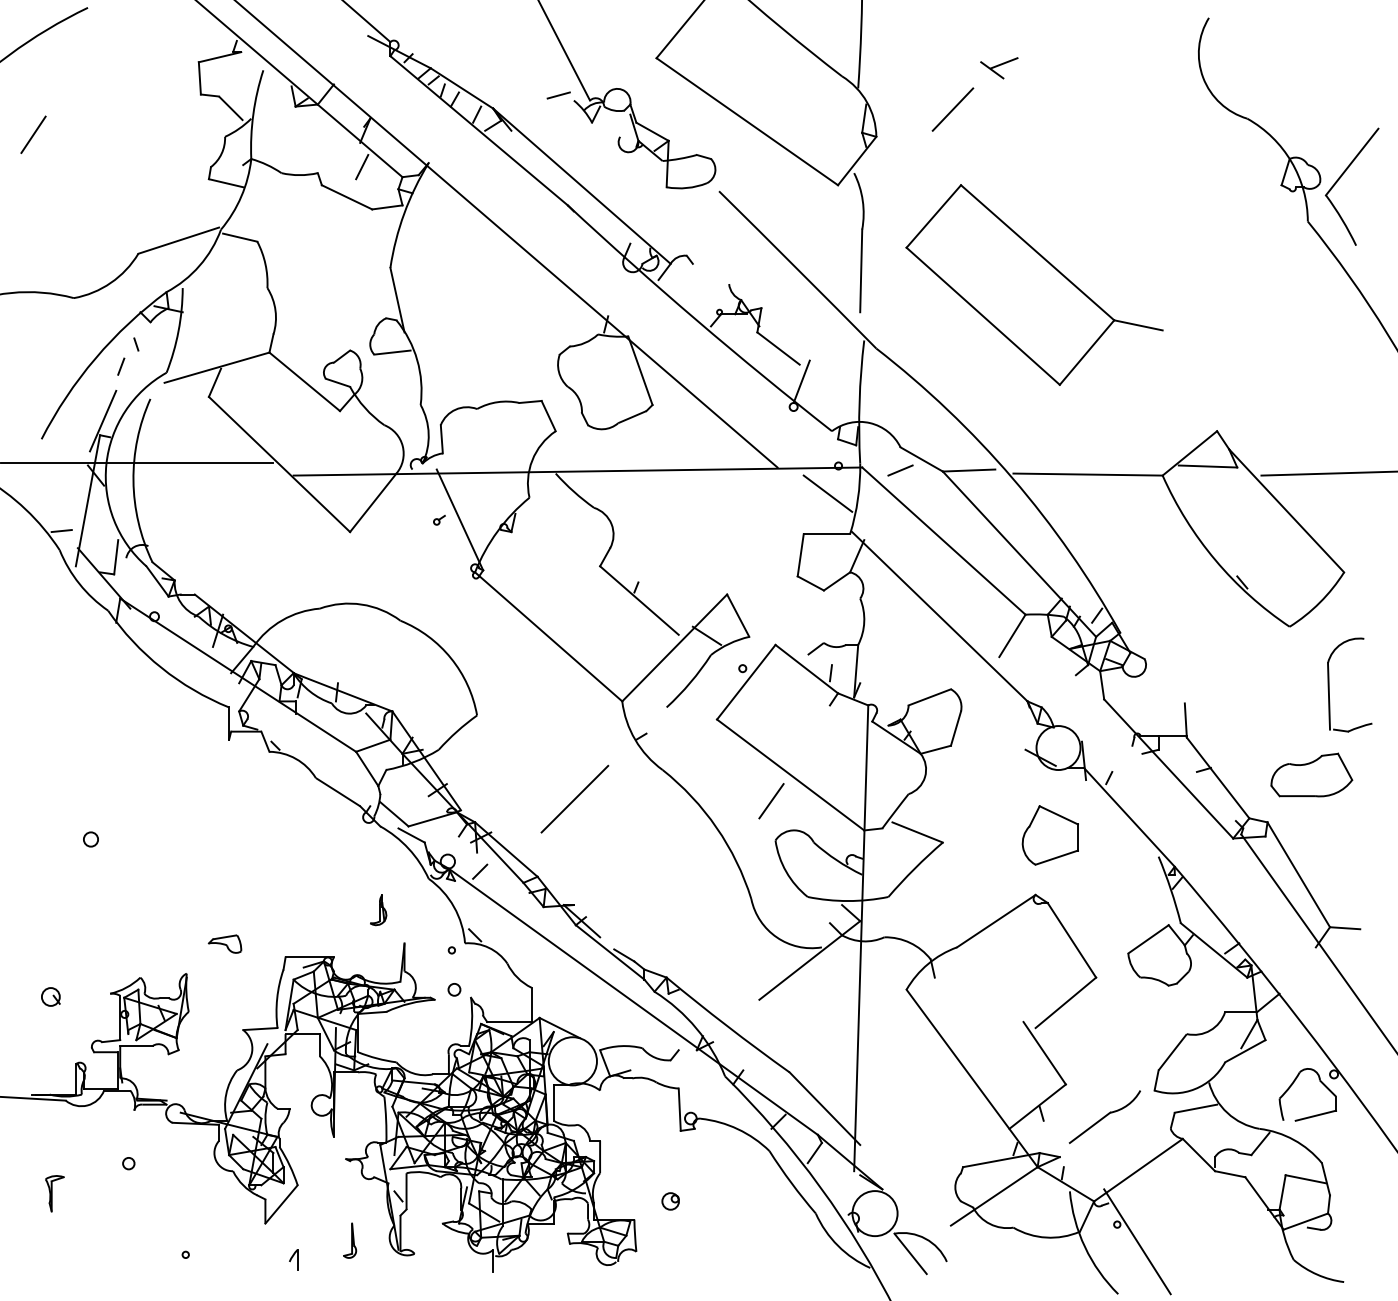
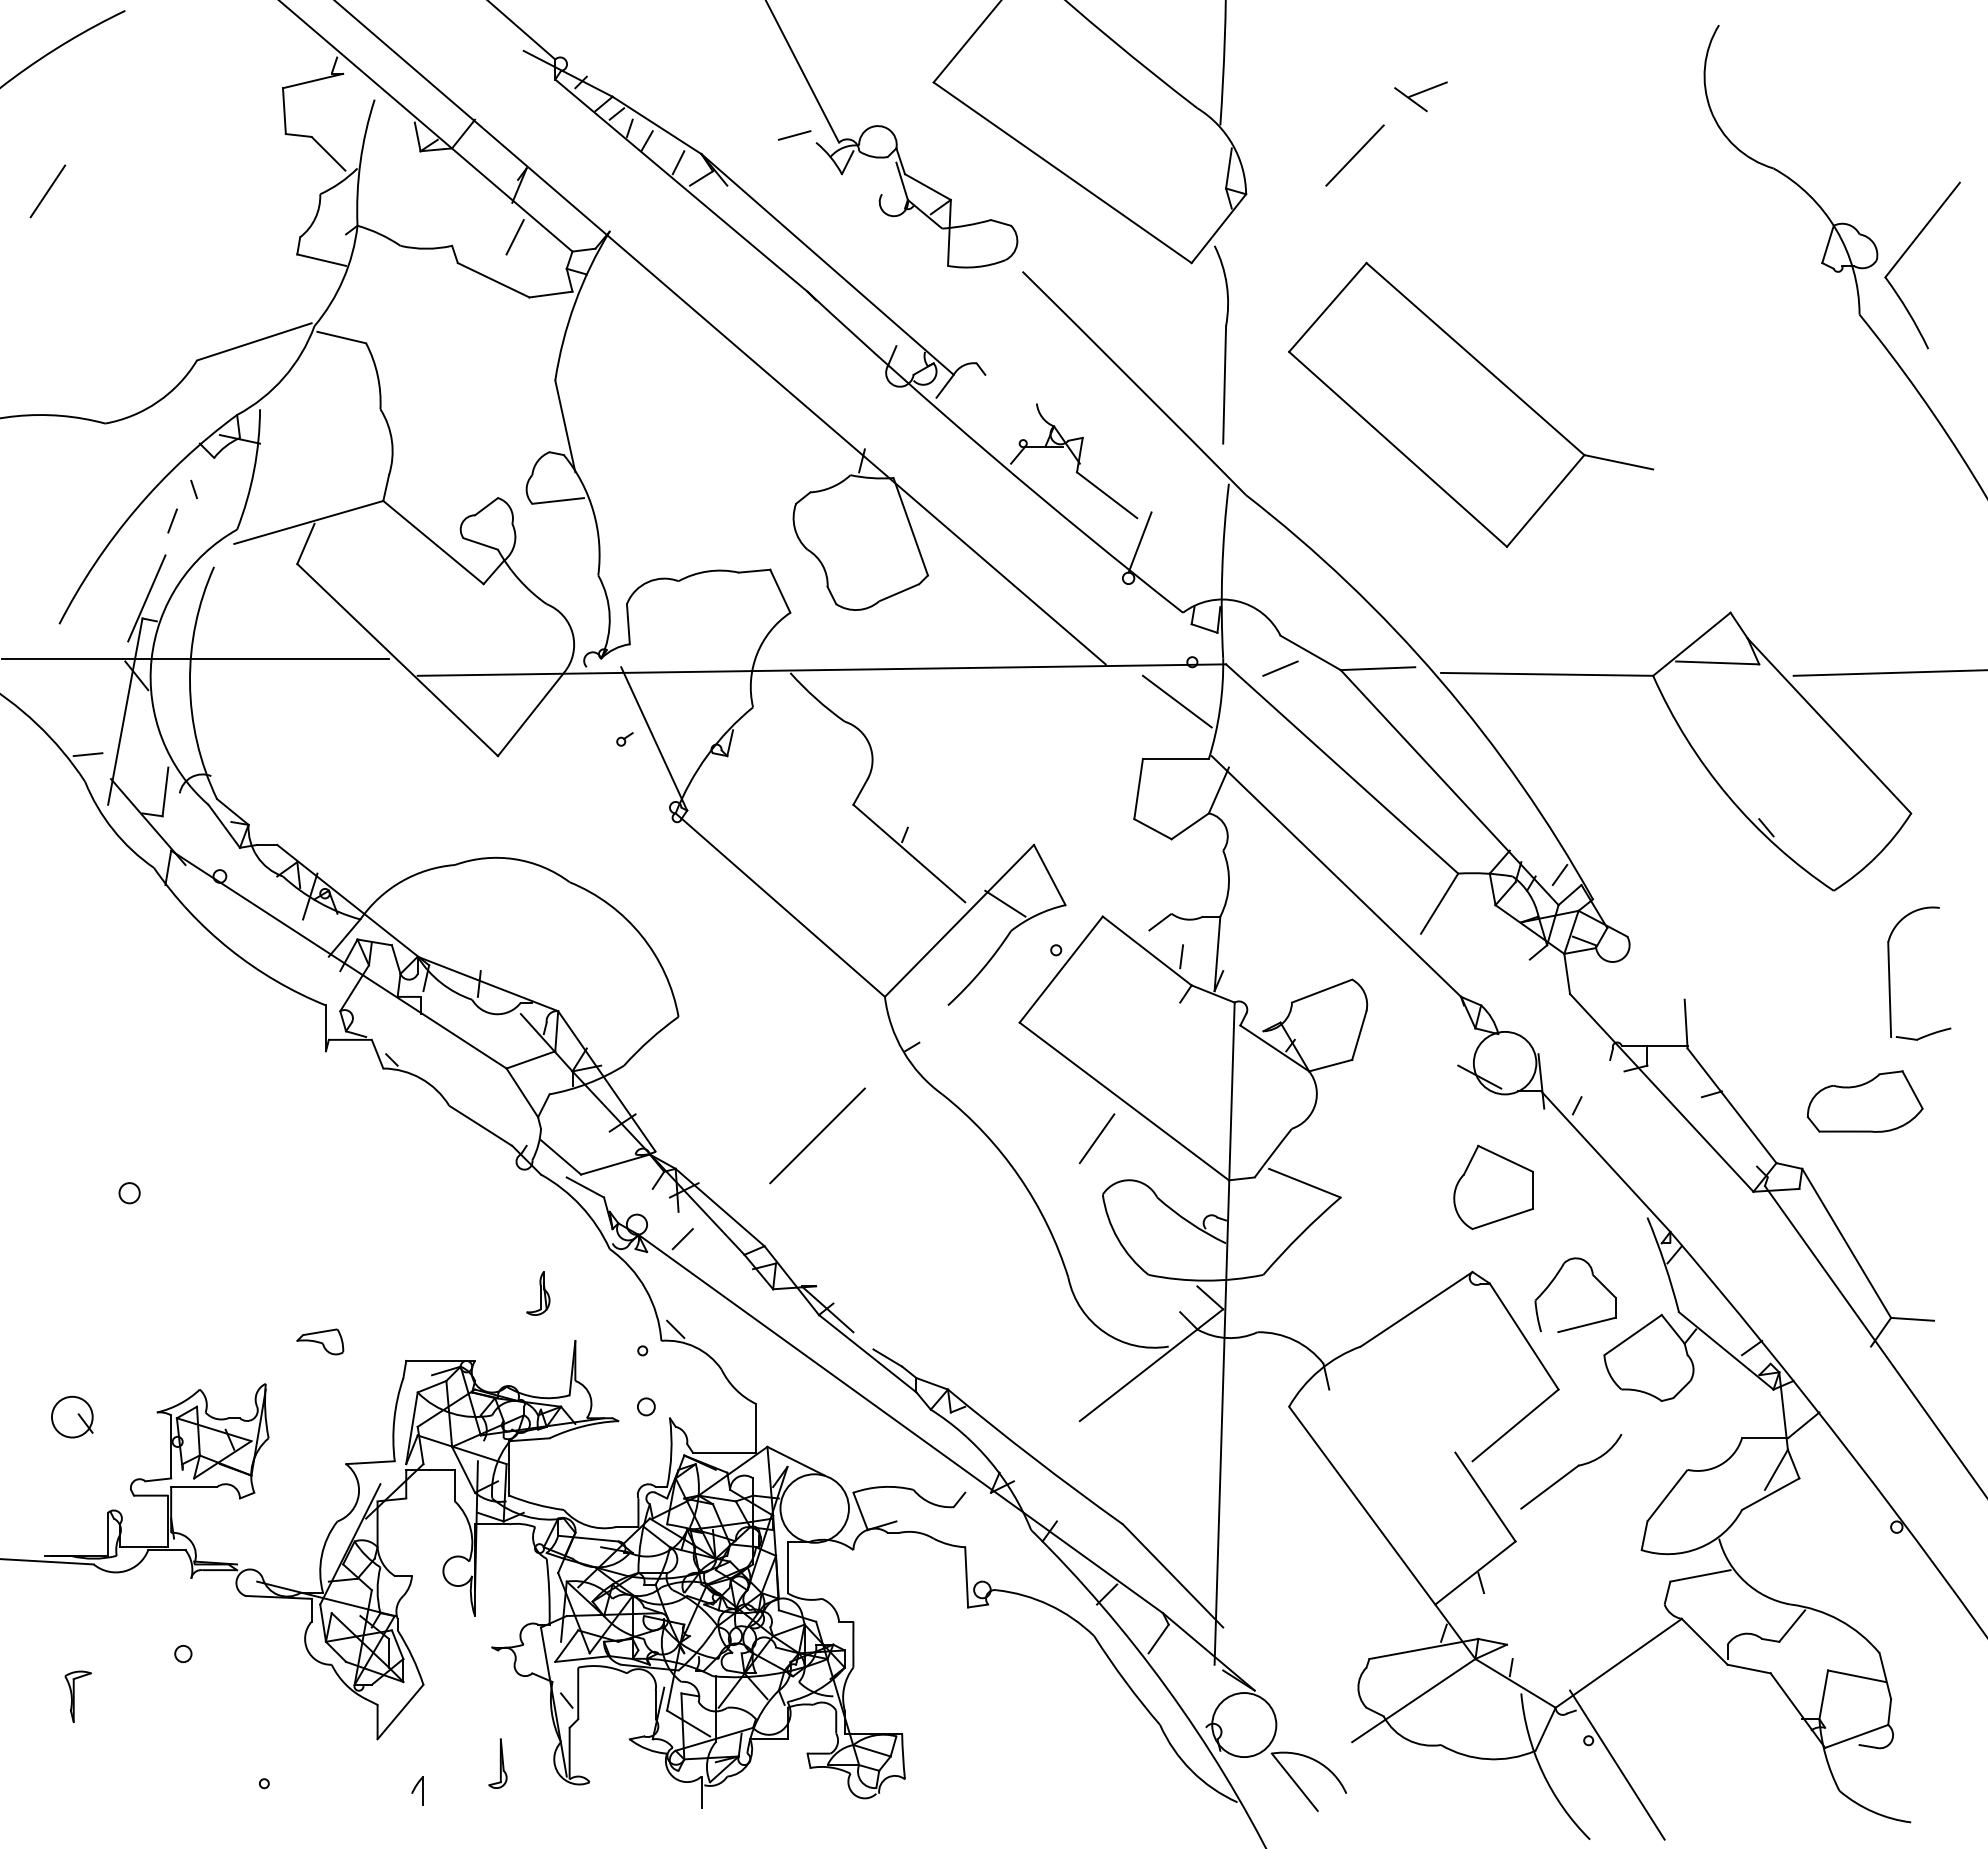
part: (50, 996) -> (72, 1416), size x1.6
part: (1320, 1081) -> (1593, 1276), moved
part: (1105, 1116) -> (1571, 1471), moved
part: (670, 1201) -> (953, 1707), removed

